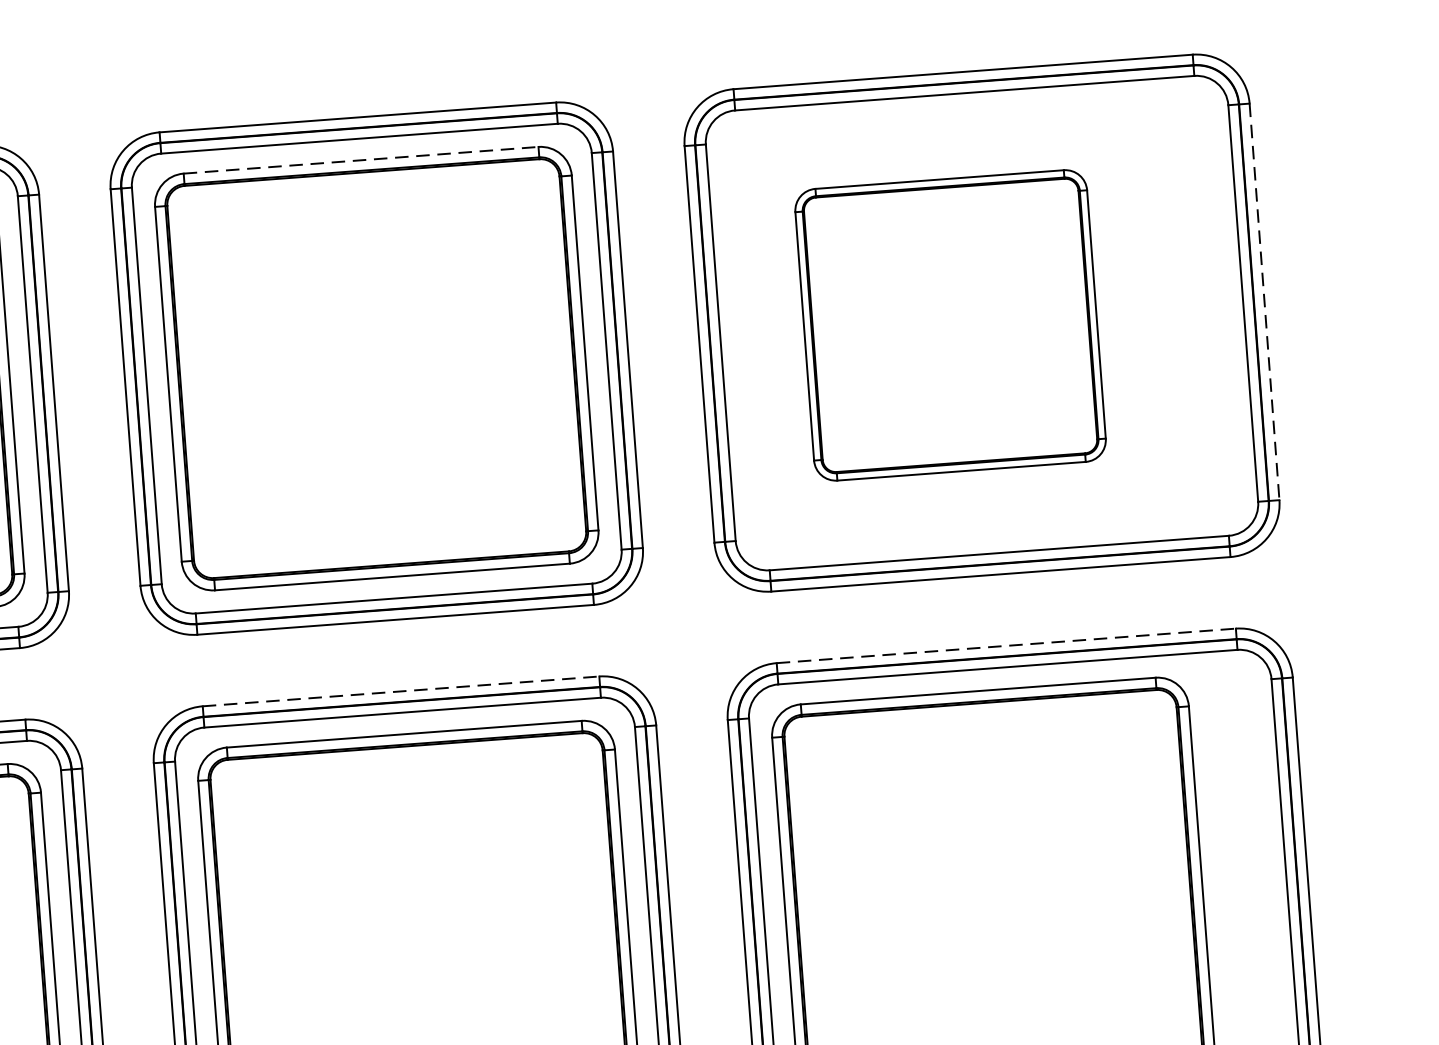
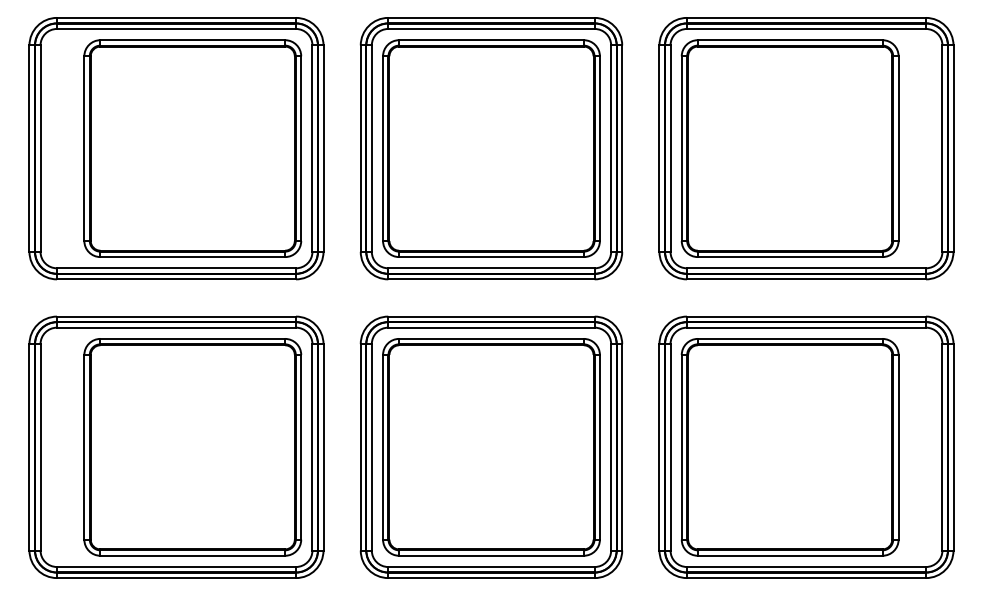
line: (361, 160) -> (491, 40), dashed -> solid
line: (1264, 303) -> (953, 149), dashed -> solid
part: (949, 325) -> (789, 148), size x1.43
line: (1006, 645) -> (806, 316), dashed -> solid
line: (401, 691) -> (491, 316), dashed -> solid

